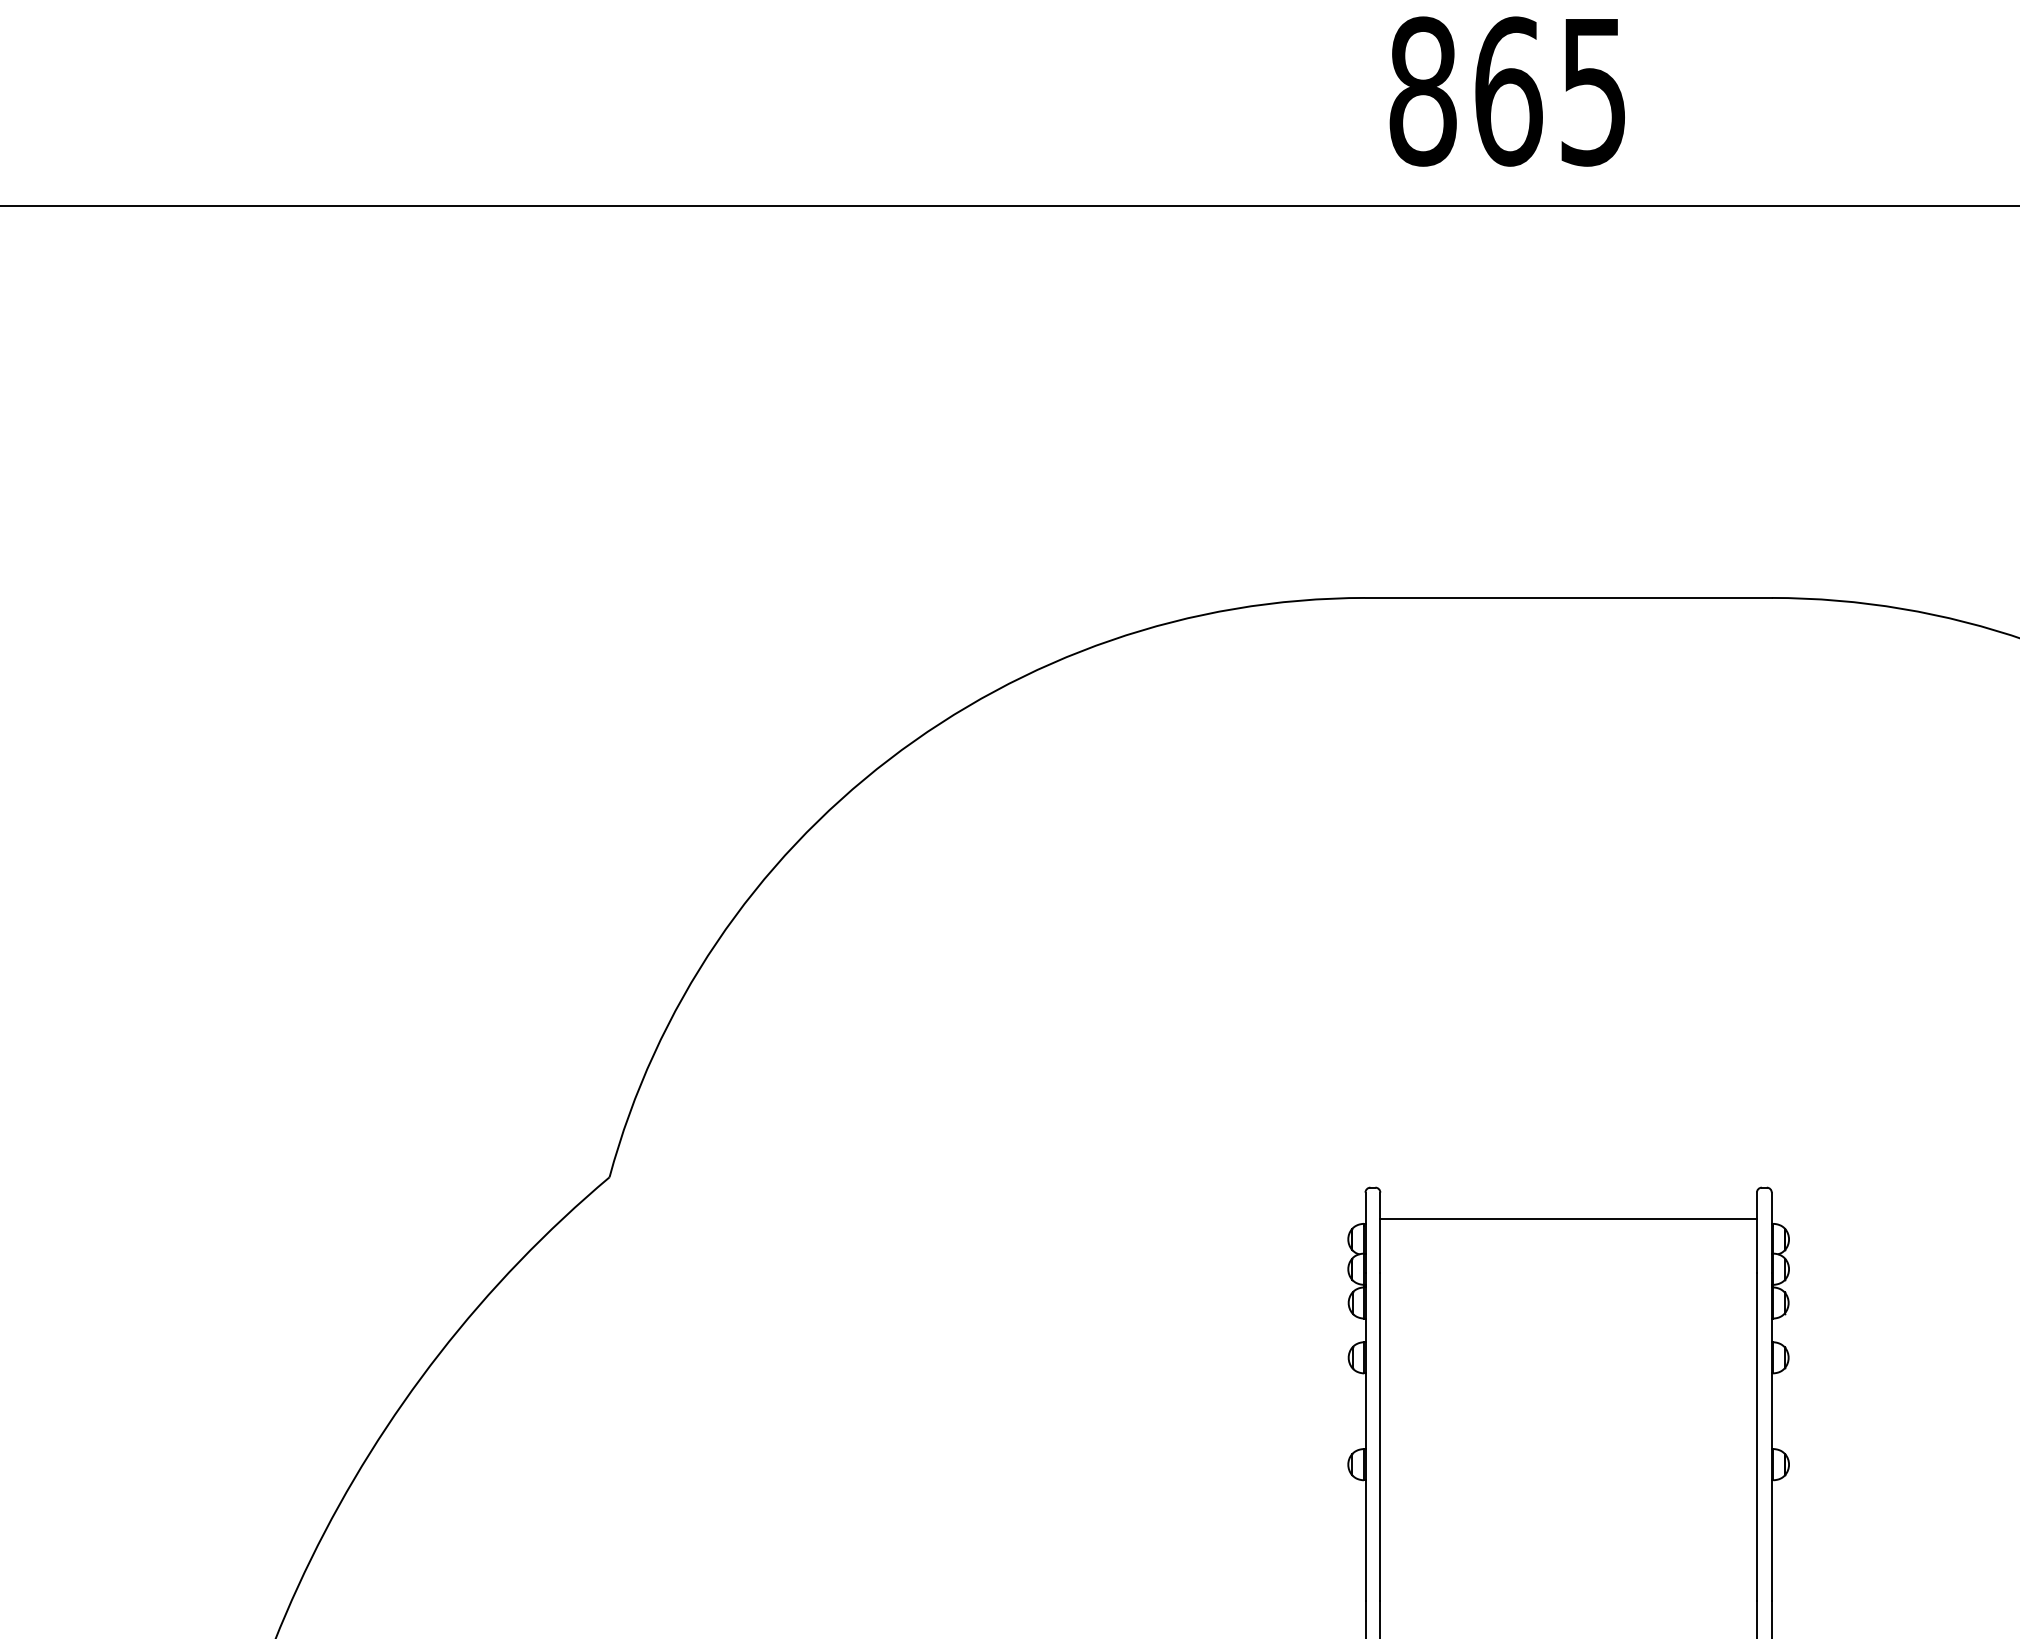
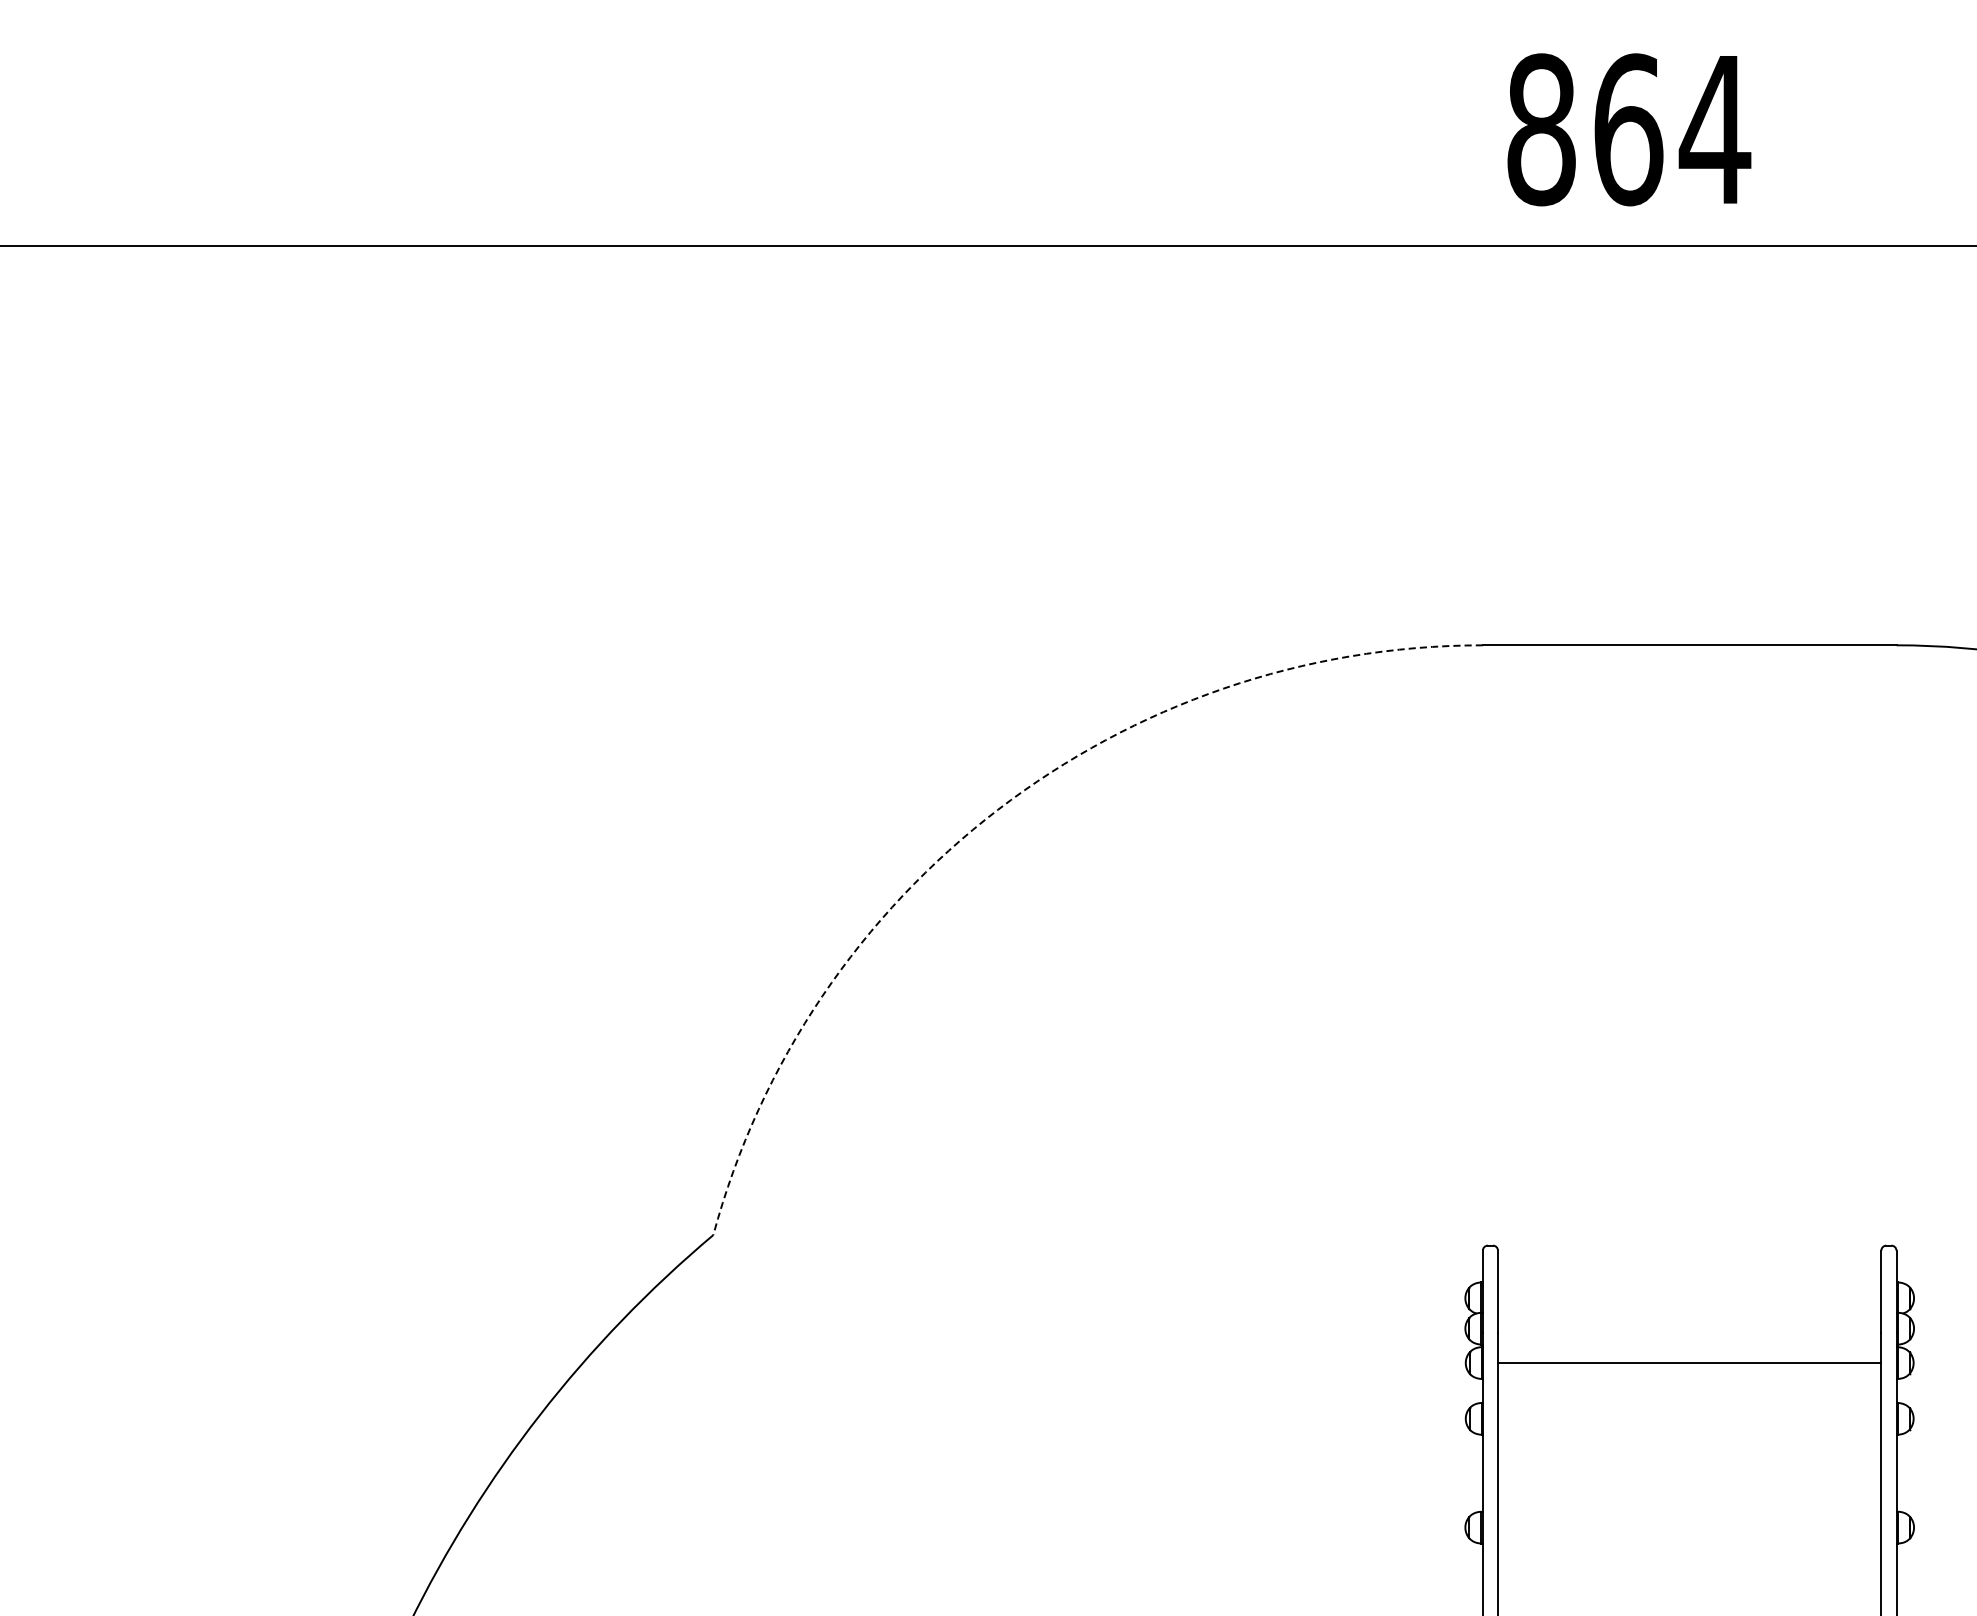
text: (1593, 92) -> (1714, 130), 865 -> 864
arc: (889, 759) -> (998, 809), solid -> dashed
line: (1568, 1219) -> (1689, 1363), moved

